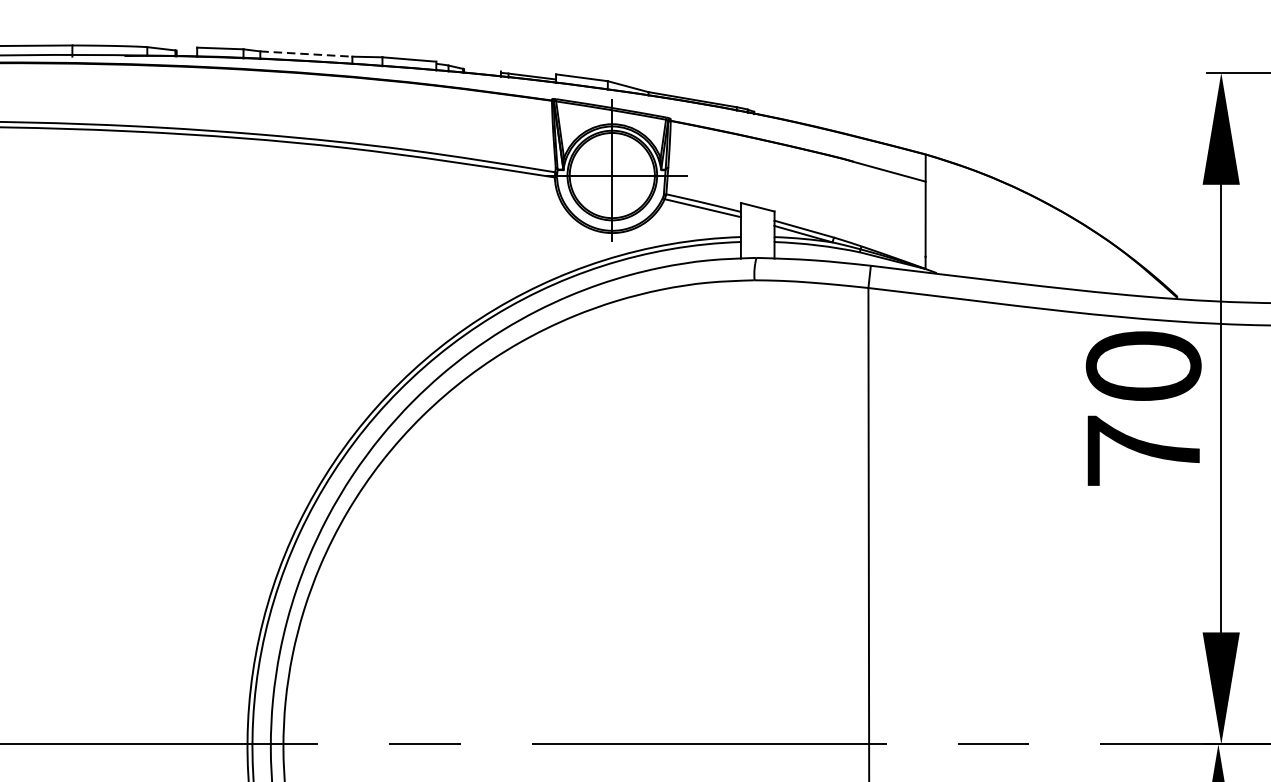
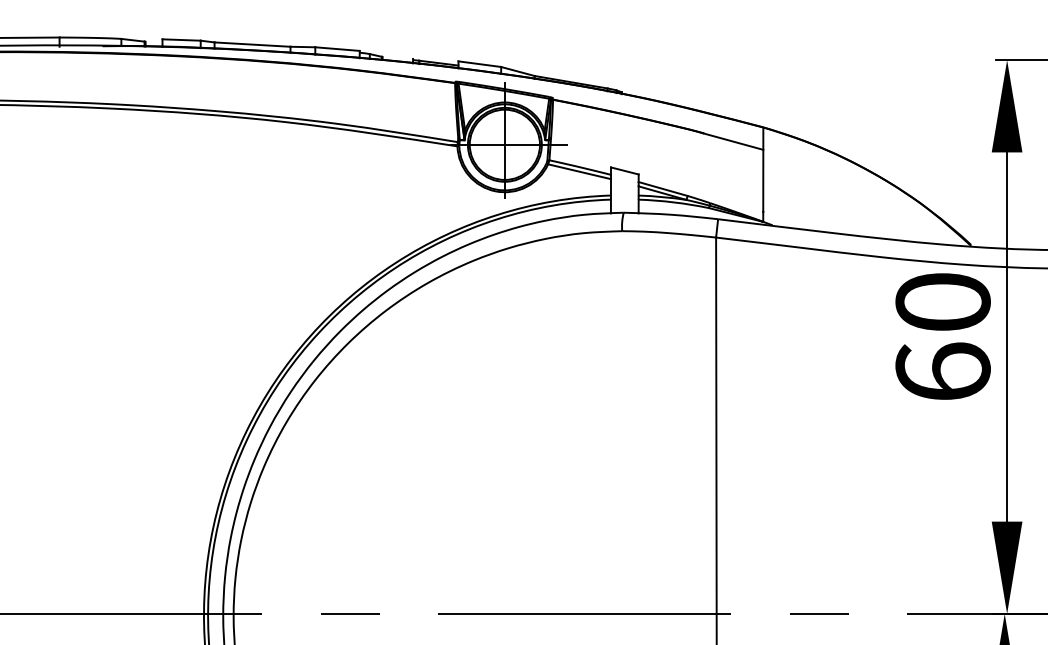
line: (307, 53) -> (253, 44), dashed -> solid
text: (1142, 450) -> (942, 371), 70 -> 60

